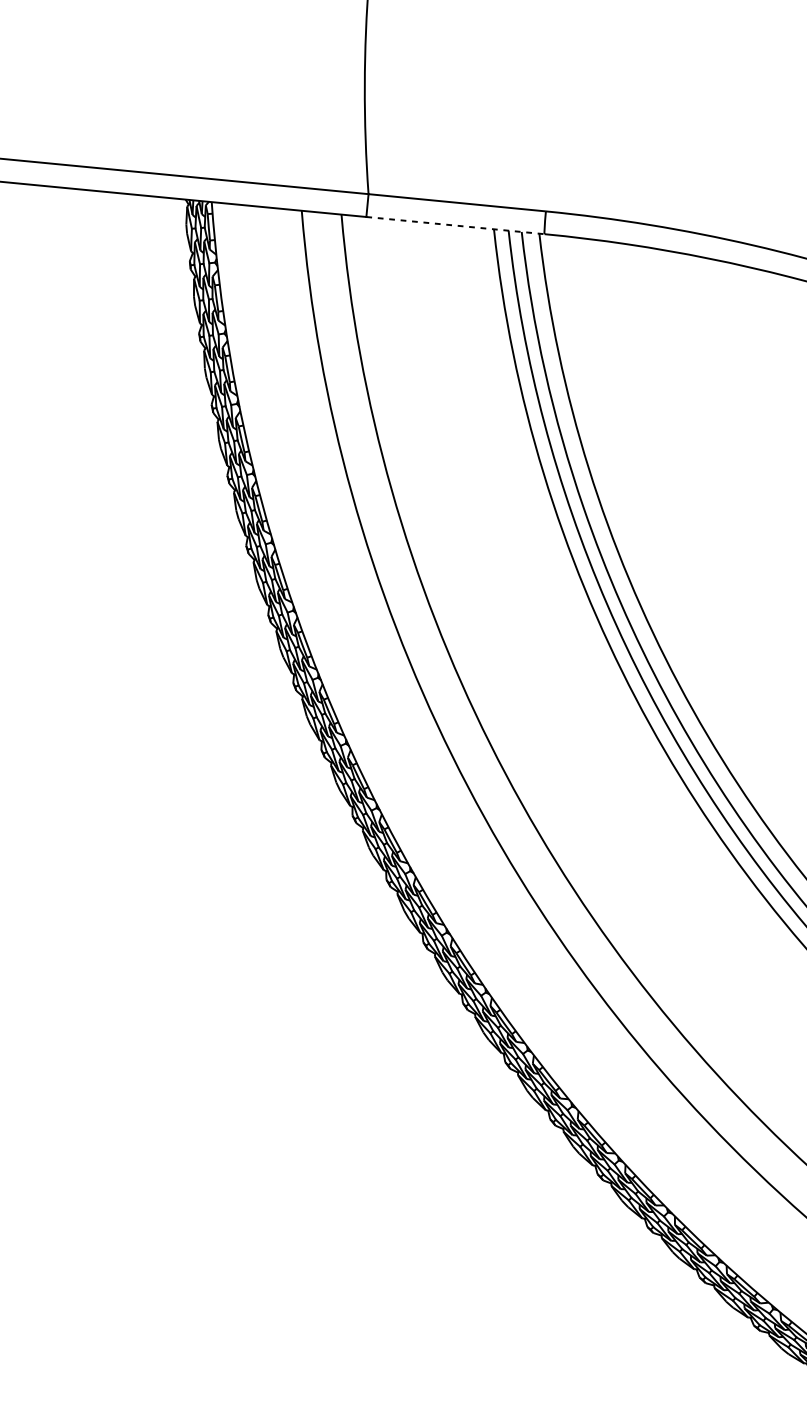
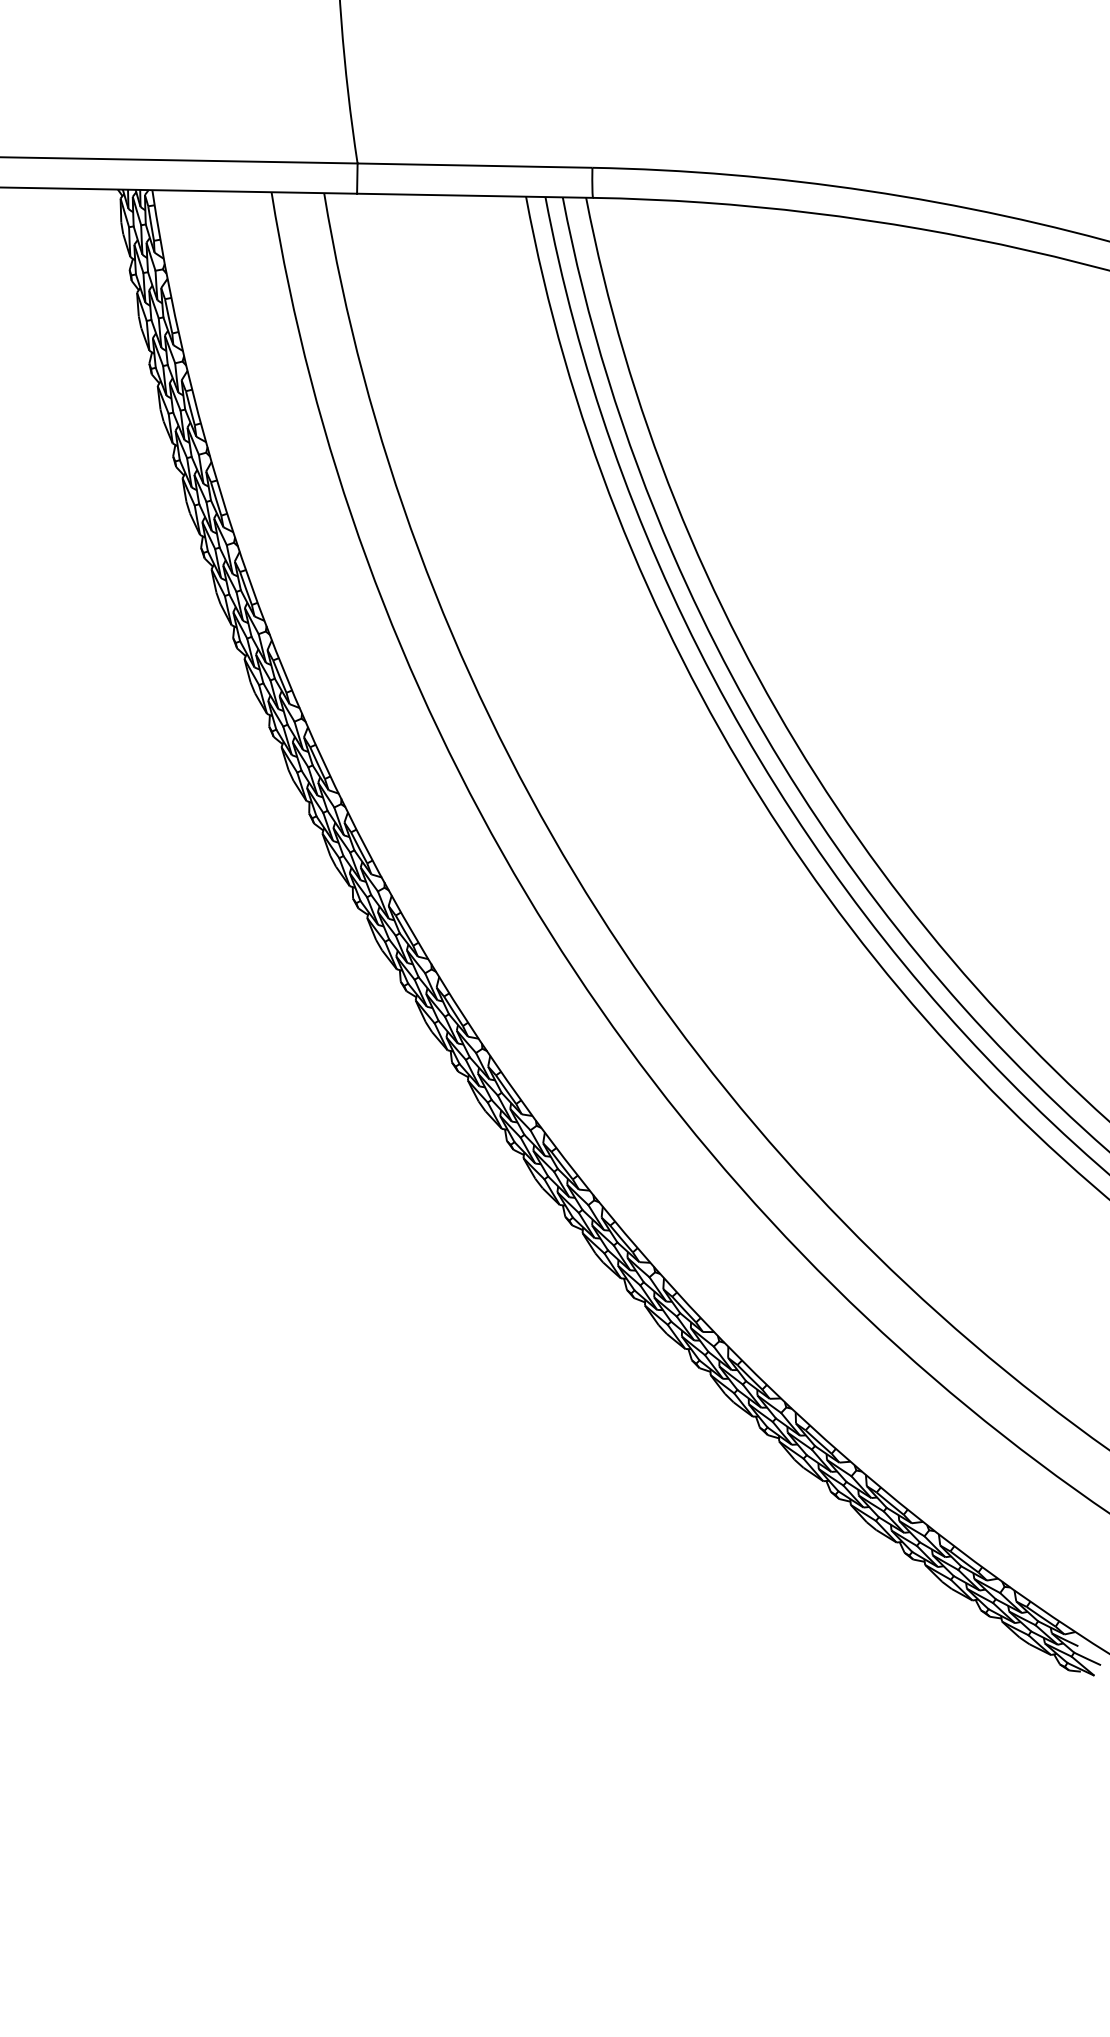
line: (455, 225) -> (475, 195), dashed -> solid

